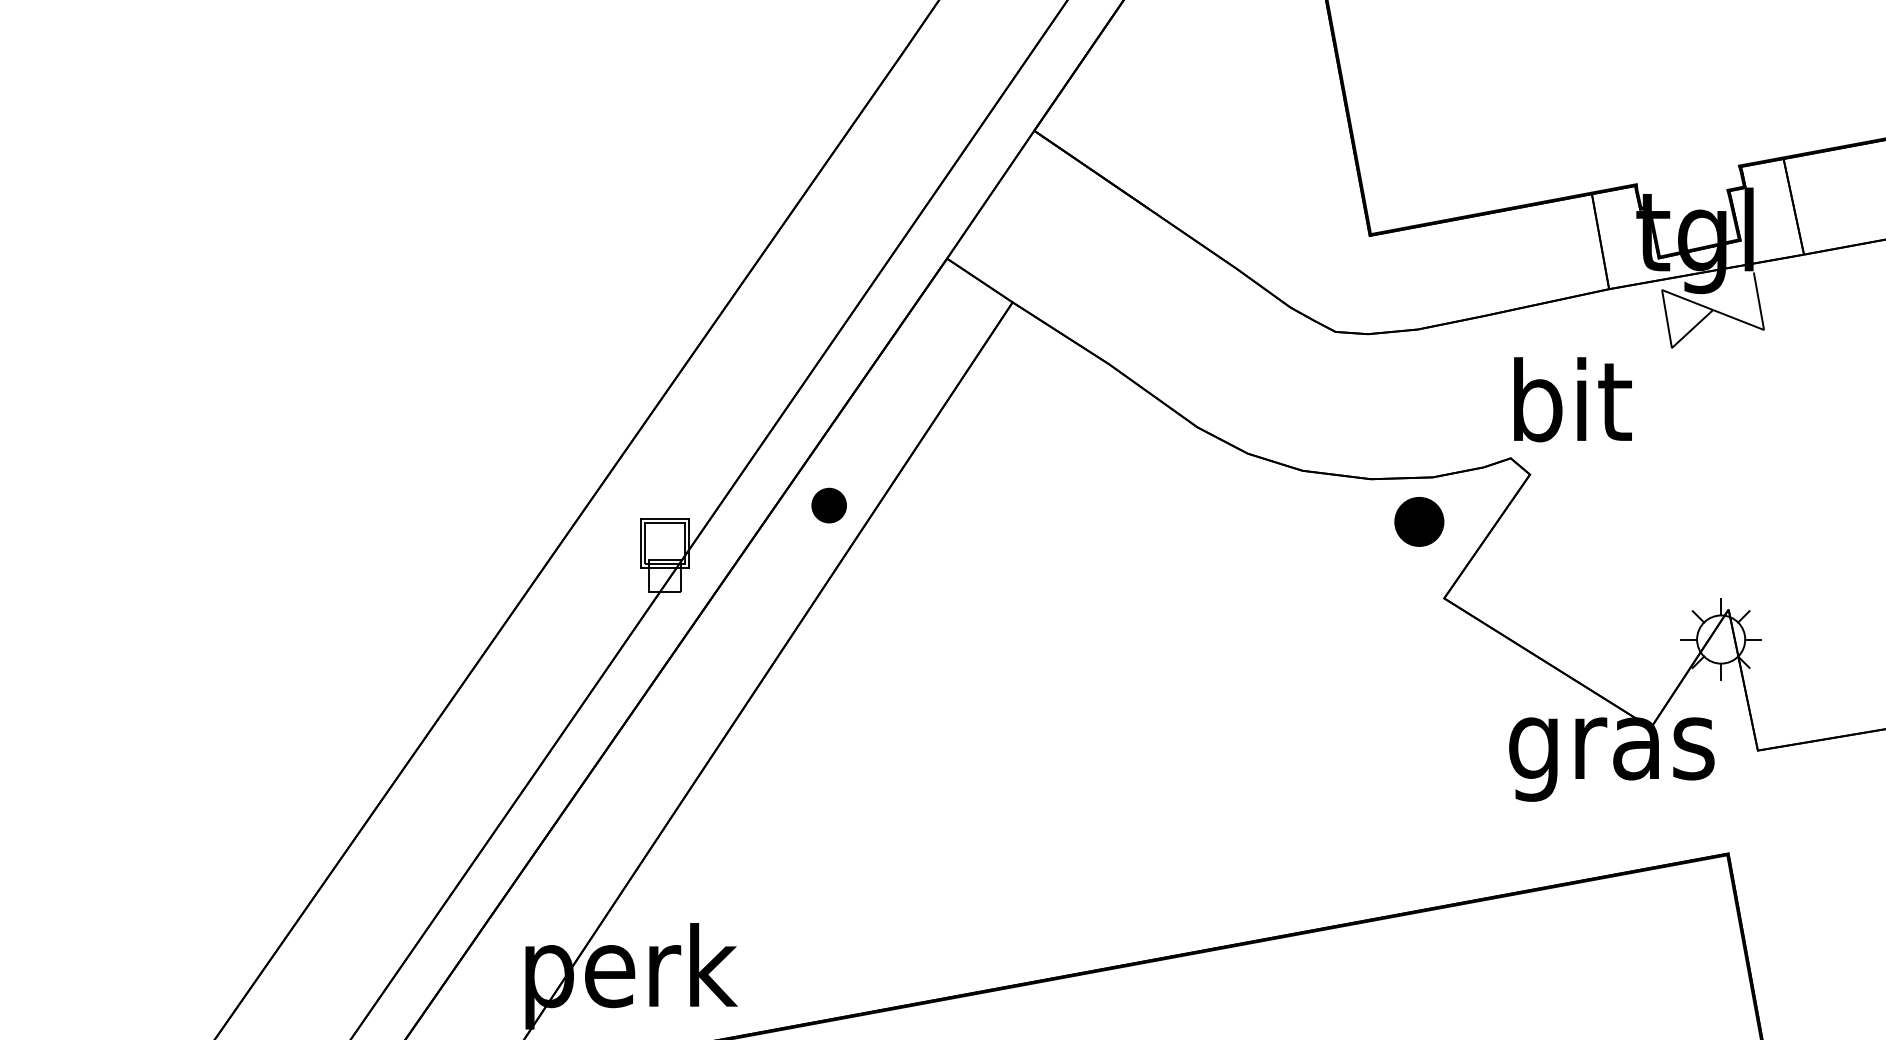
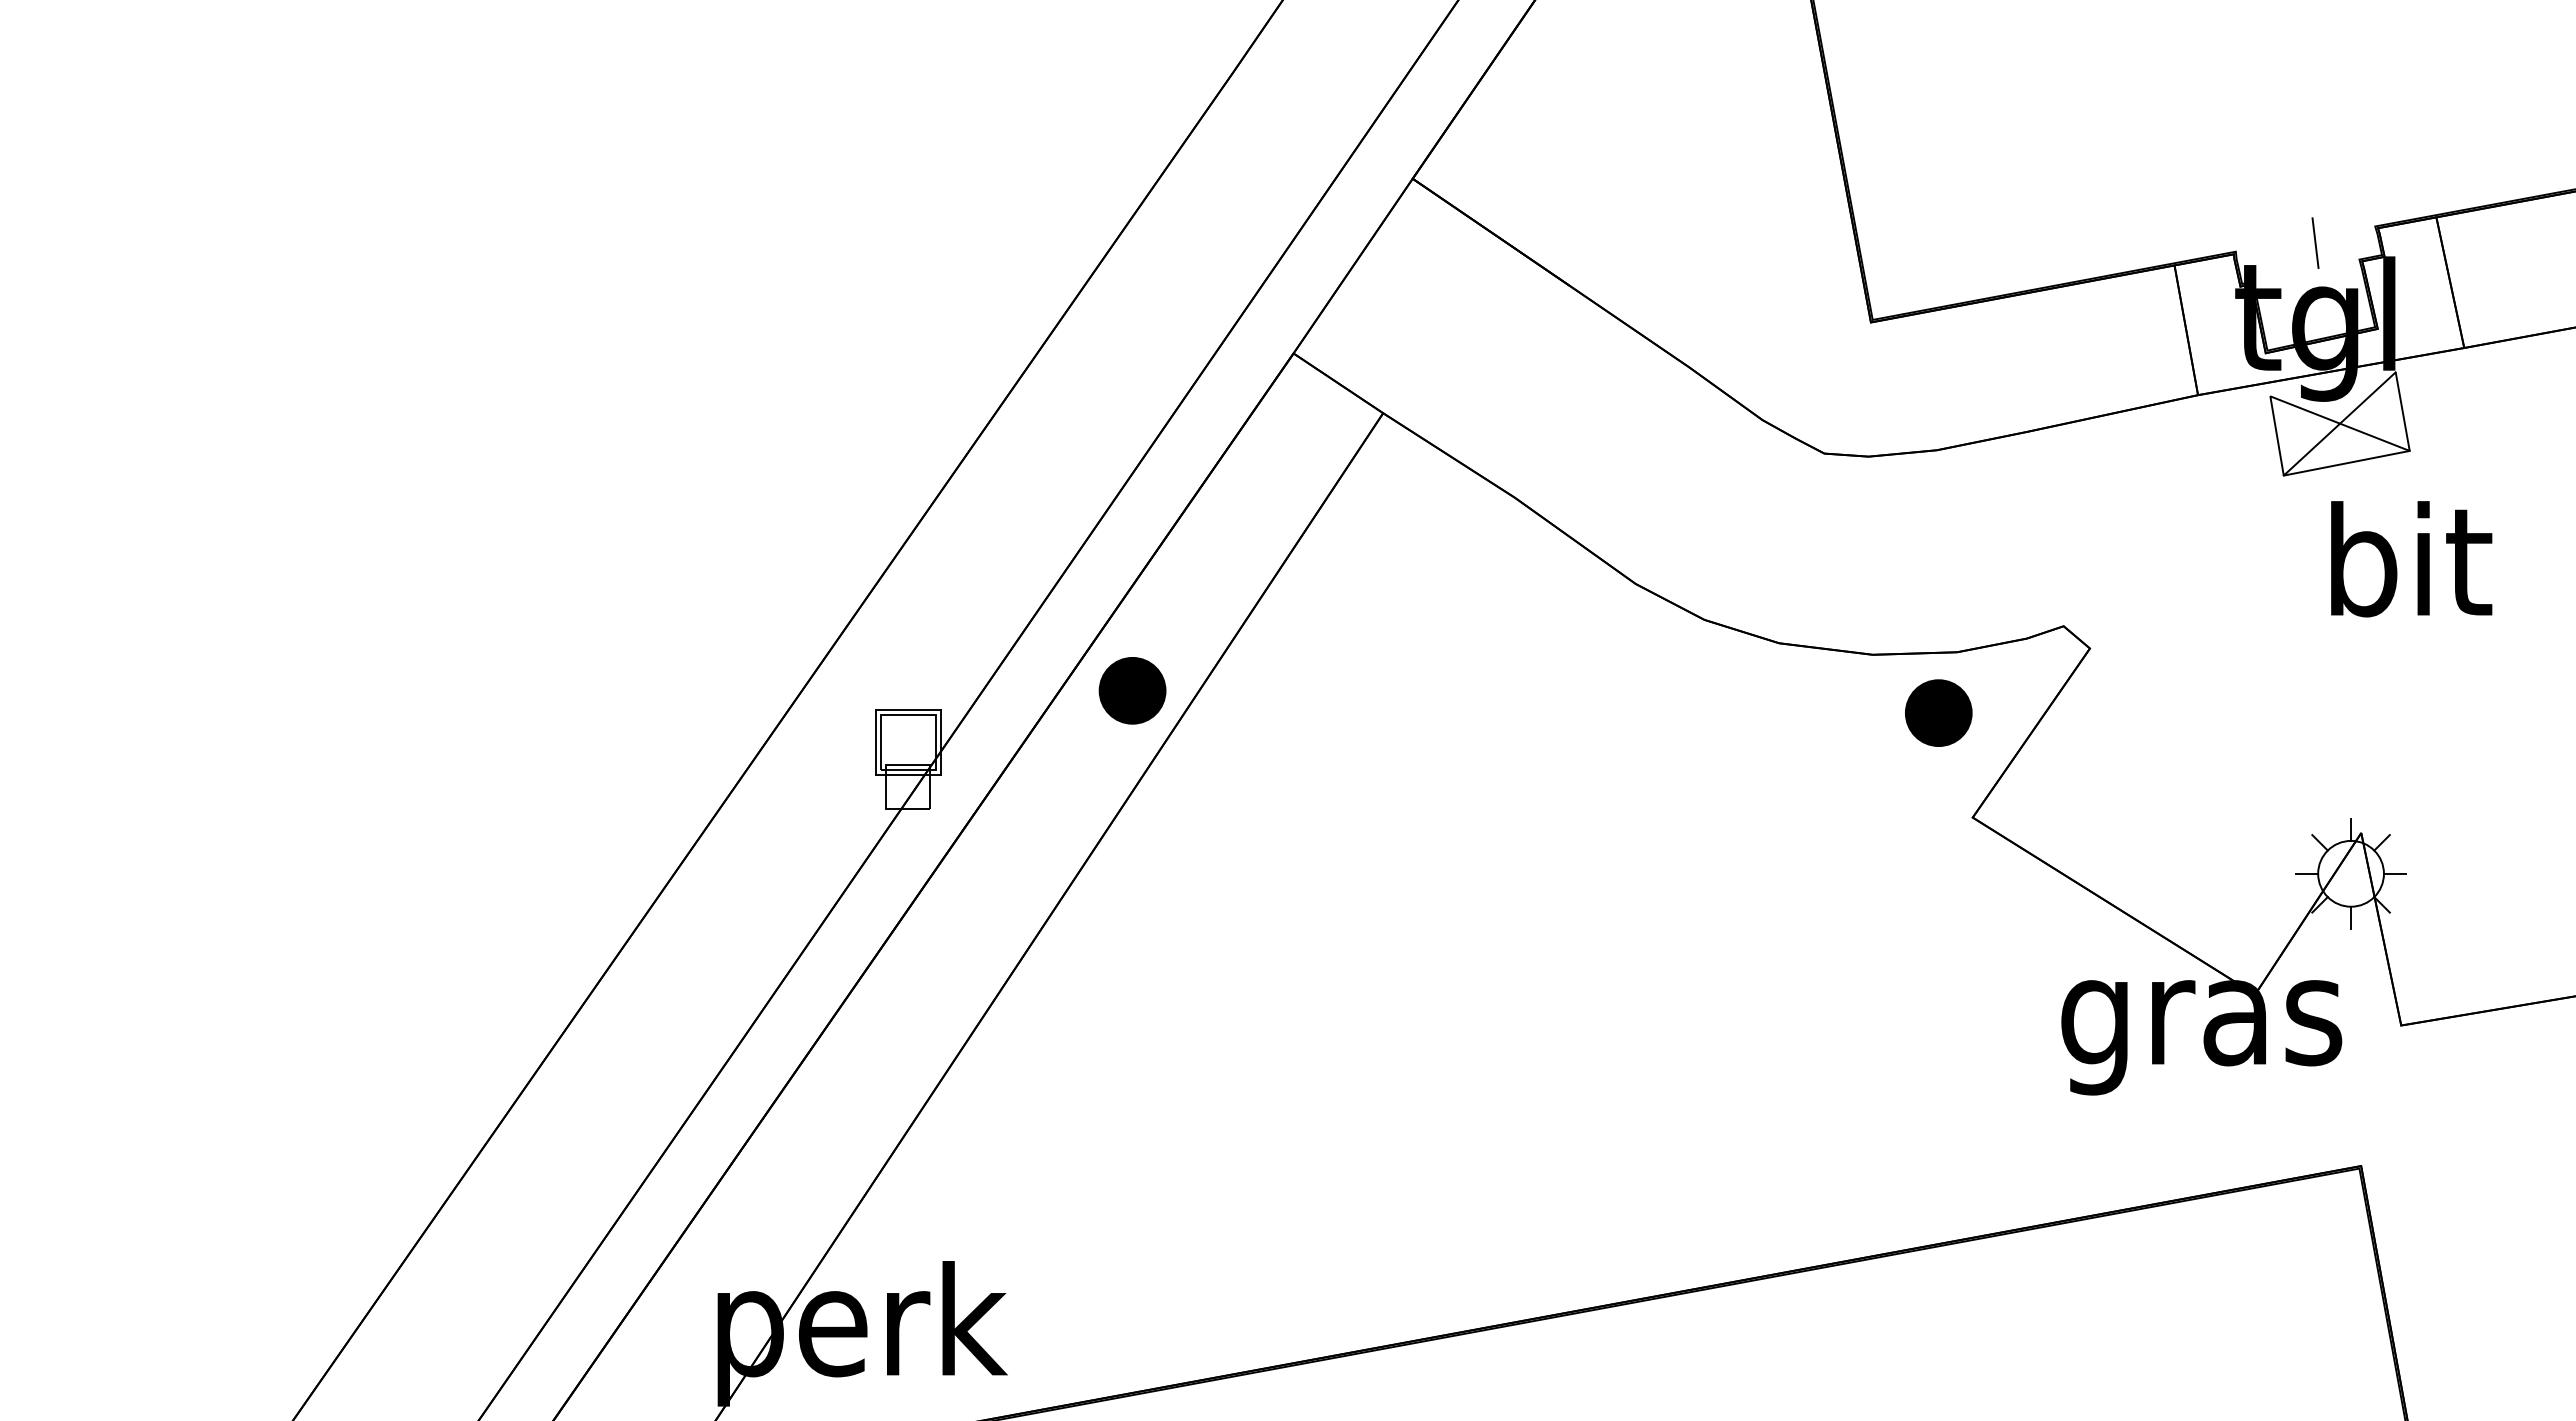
line: (1695, 178) -> (2315, 243), added
line: (1733, 290) -> (2367, 397), added
line: (1717, 338) -> (2346, 462), added
text: (1572, 399) -> (2411, 559), moved
part: (829, 505) -> (1132, 690), size x1.43

